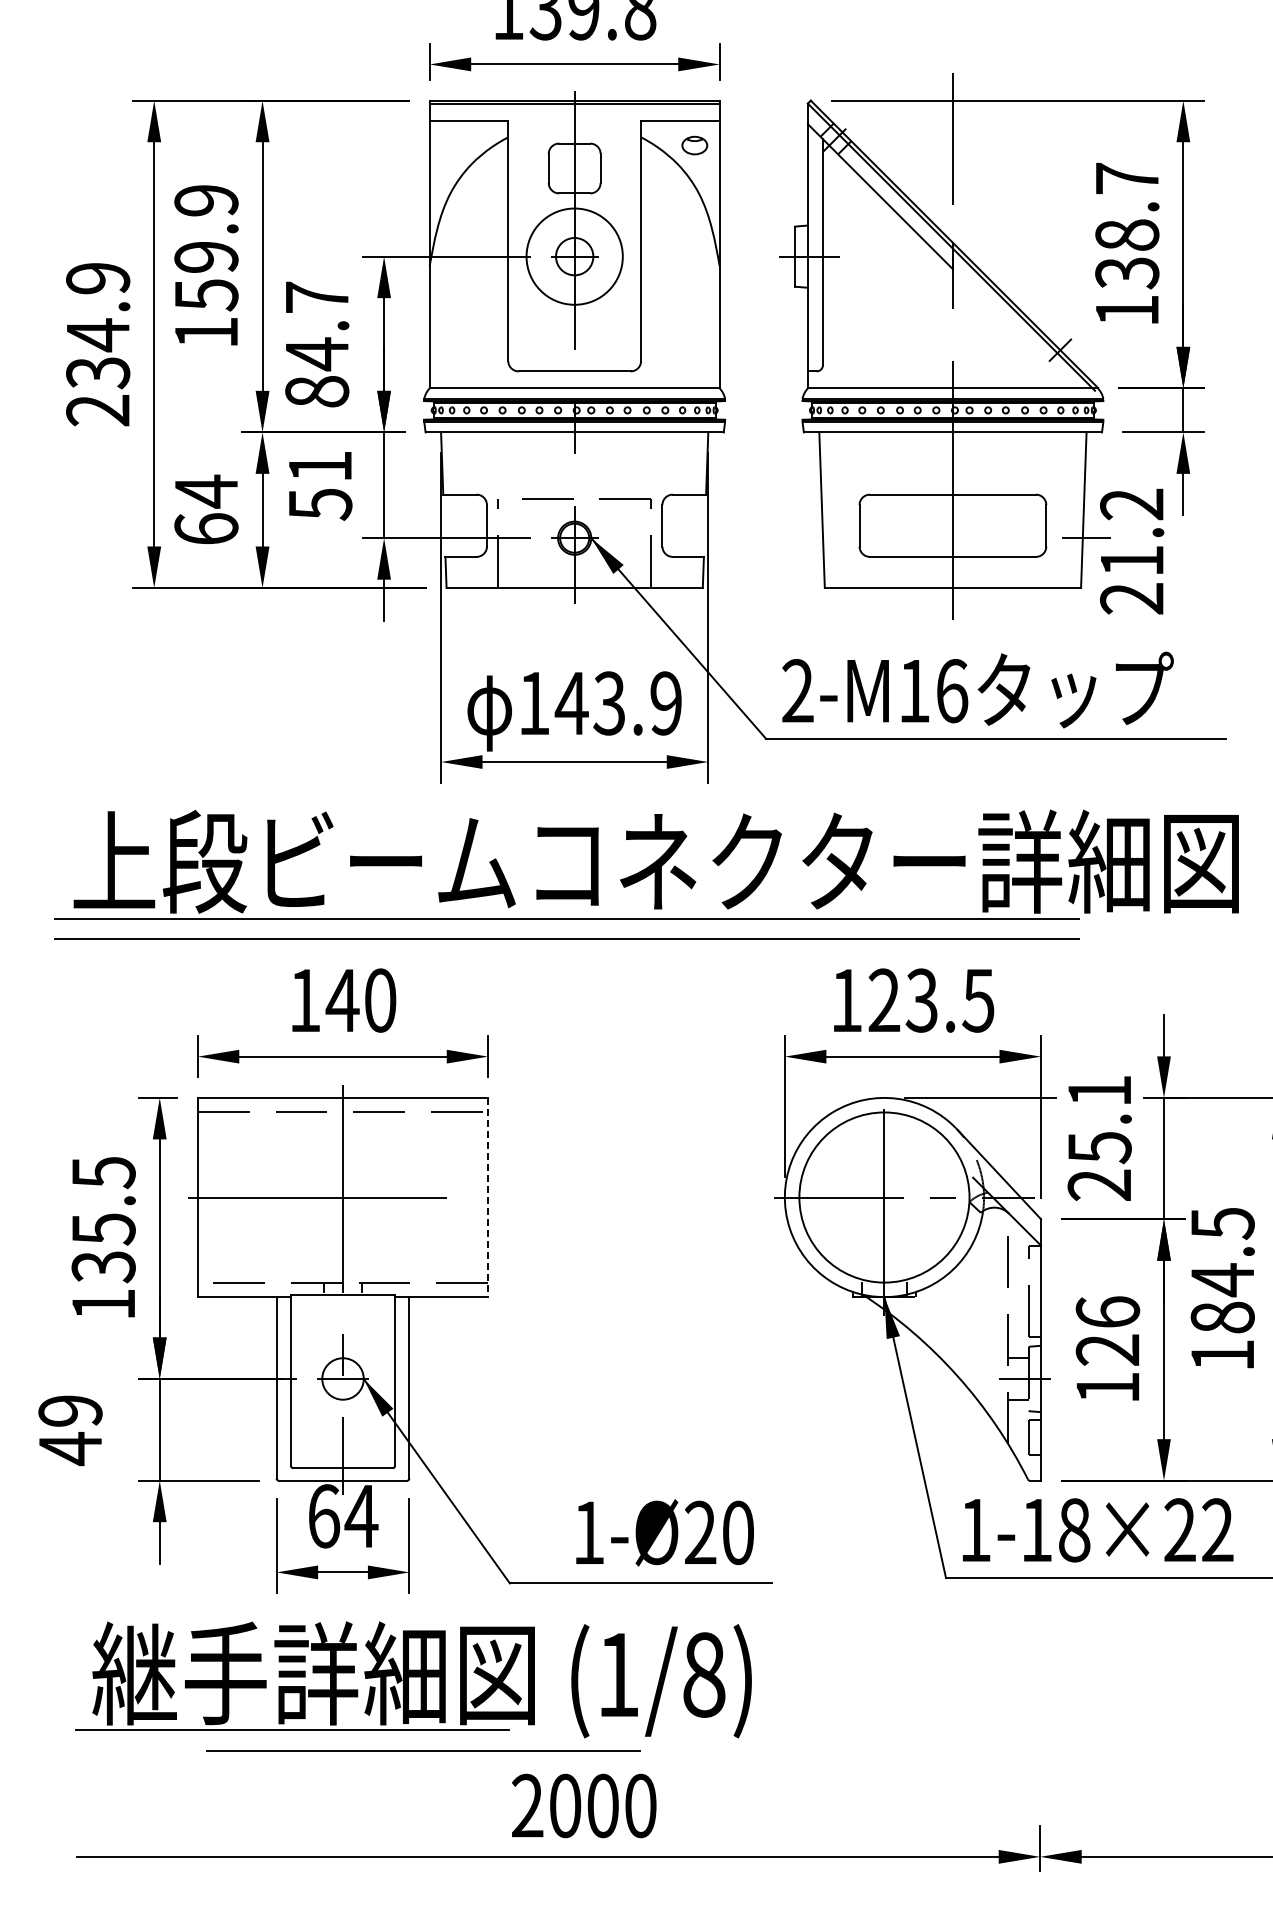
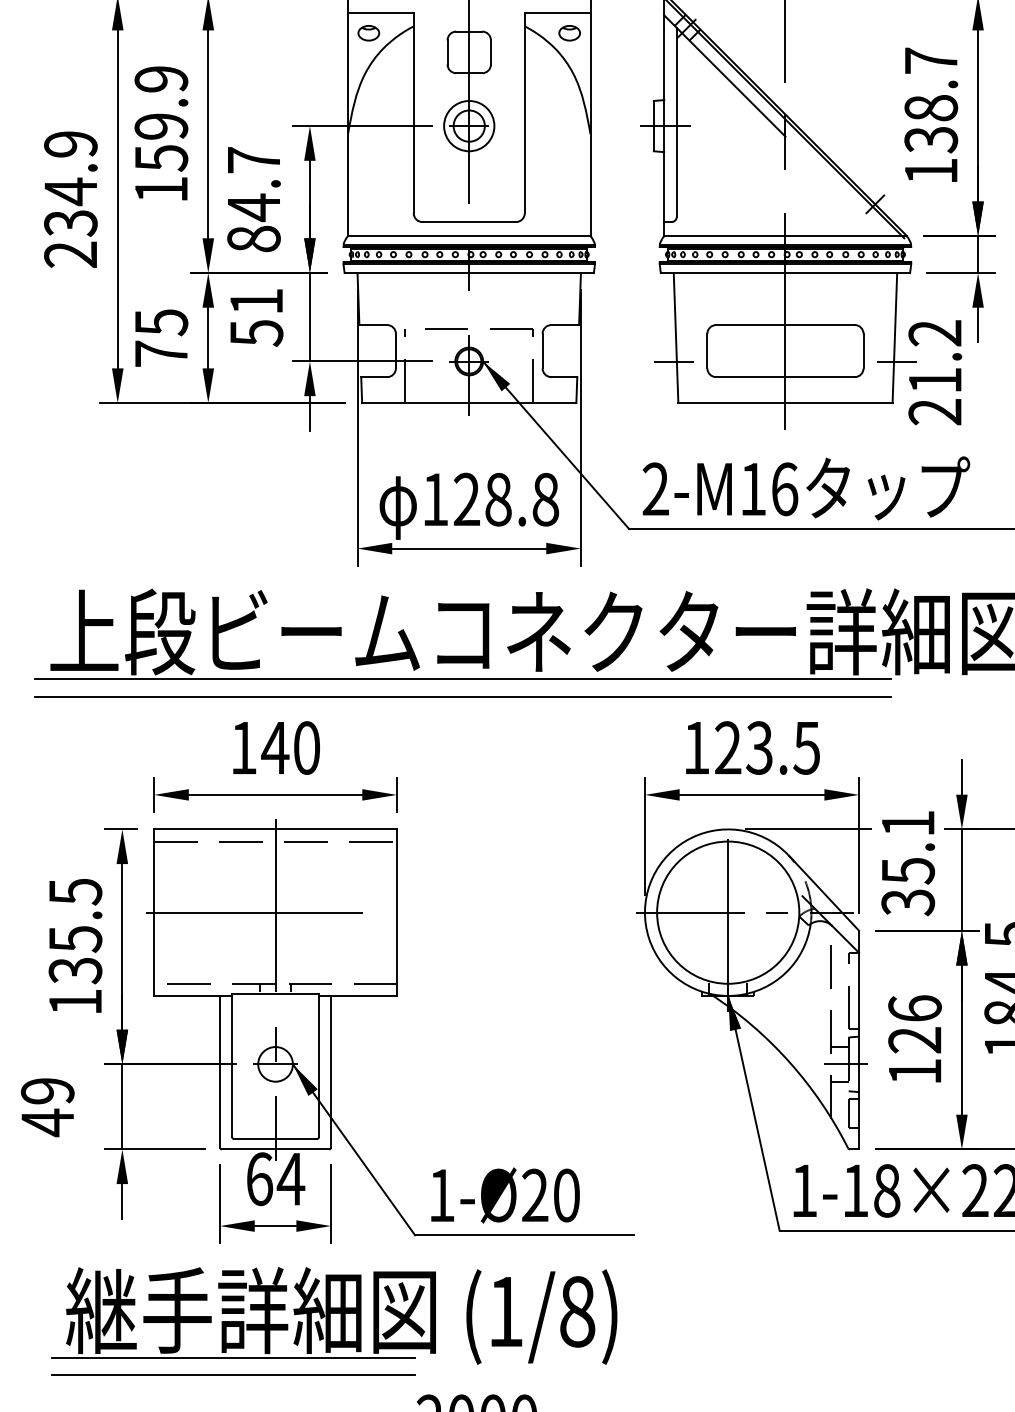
part: (454, 145) -> (368, 33), added
circle: (574, 256) -> (469, 125), size x0.62
text: (206, 509) -> (161, 337), 64 -> 75
line: (819, 538) -> (673, 361), added
text: (618, 703) -> (505, 499), 143.9 -> 128.8
text: (1099, 1185) -> (907, 902), 25.1 -> 35.1
line: (488, 1197) -> (397, 912), dashed -> solid
text: (664, 1532) -> (505, 1195), moved
line: (423, 1750) -> (233, 1374), moved

